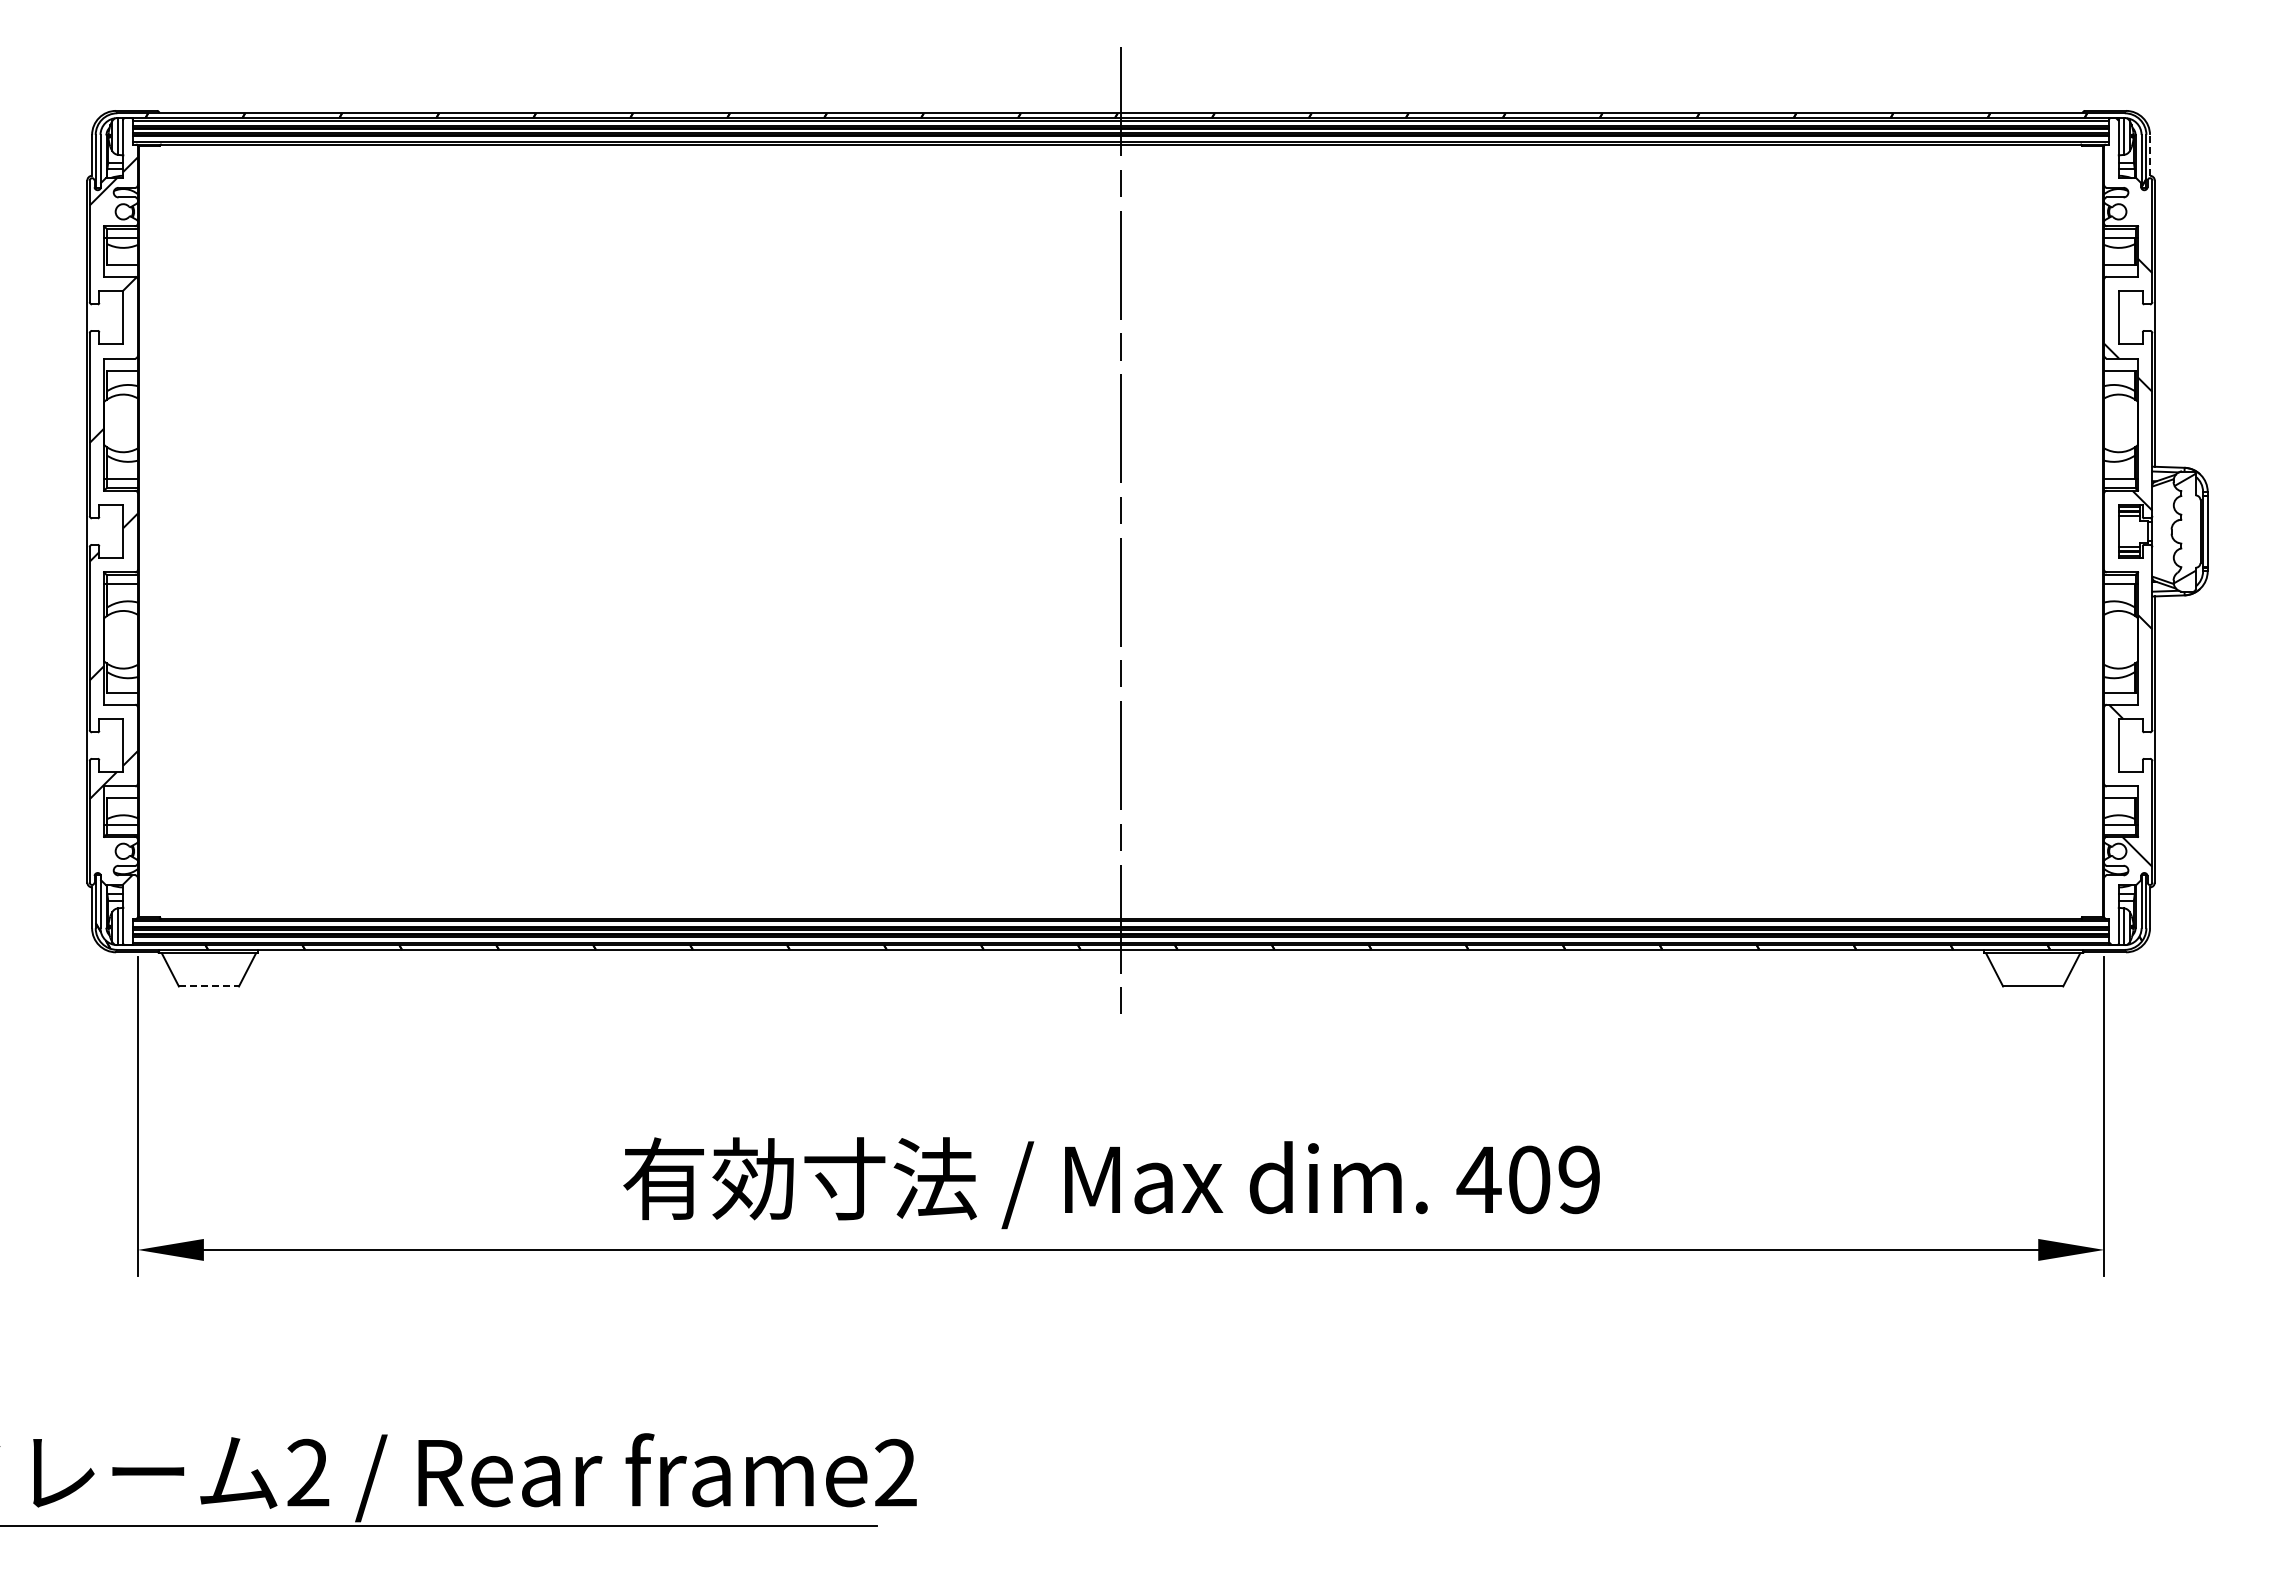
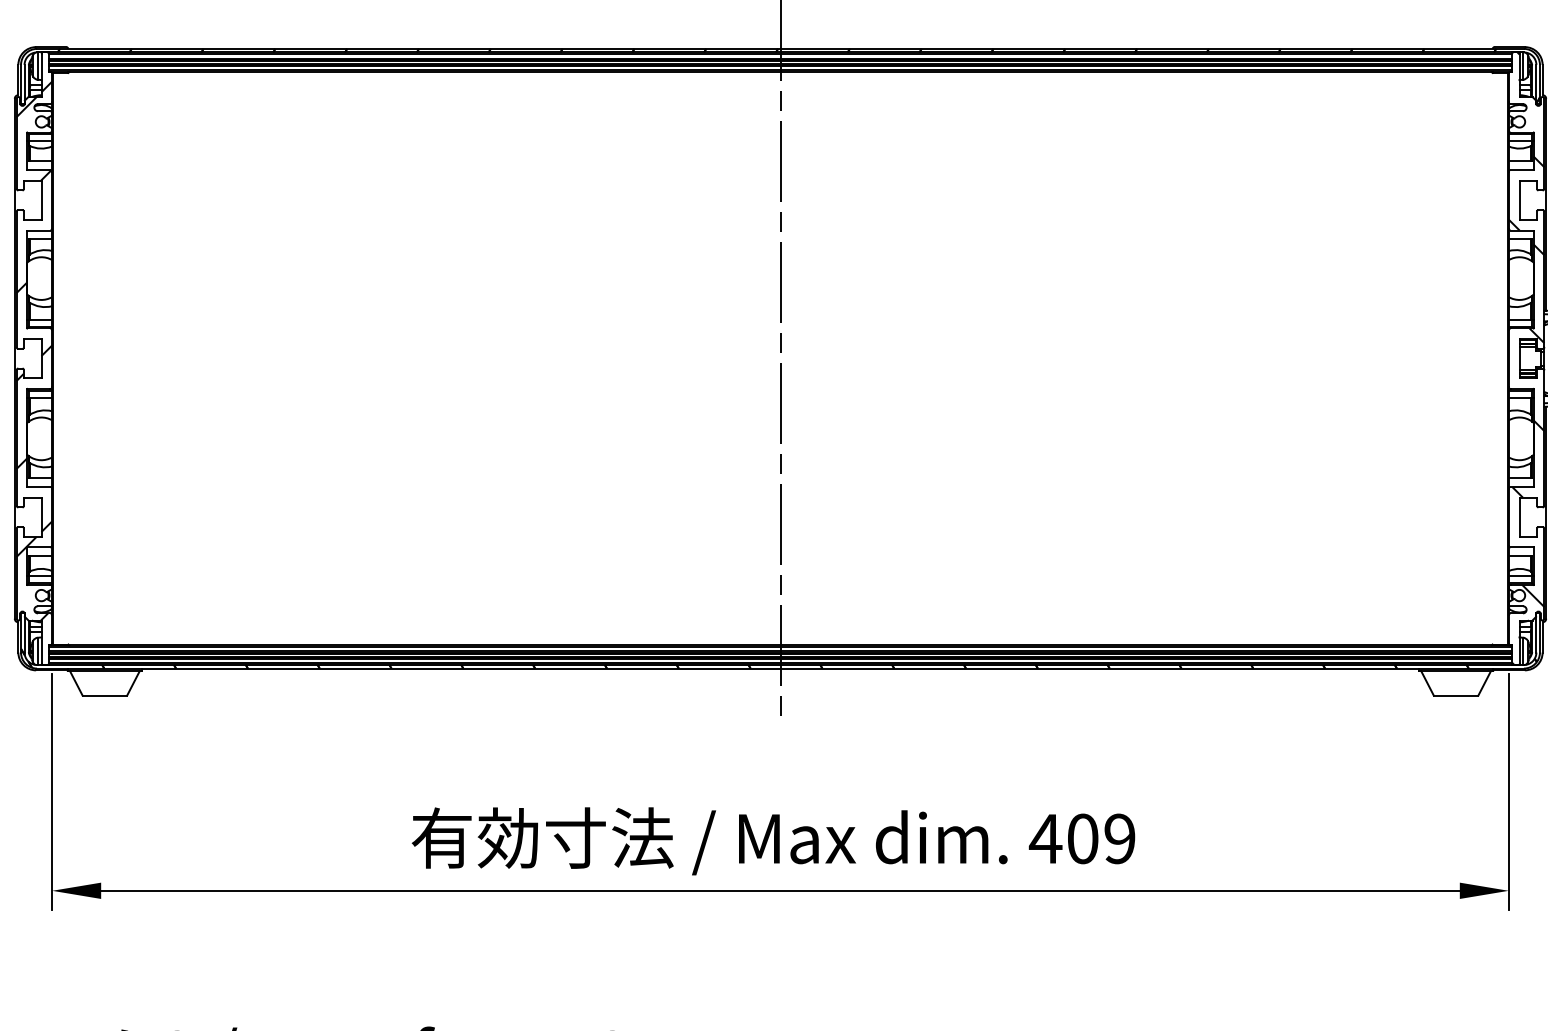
line: (2150, 154) -> (1542, 79), dashed -> solid
line: (209, 986) -> (105, 695), dashed -> solid

